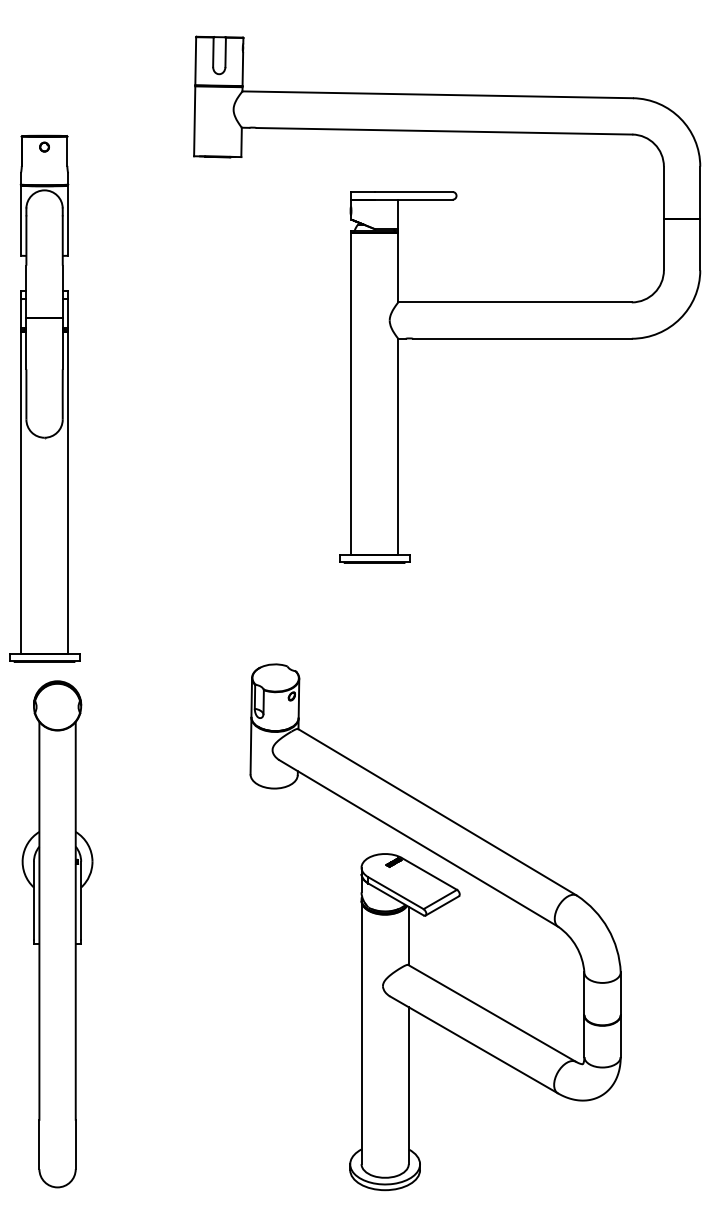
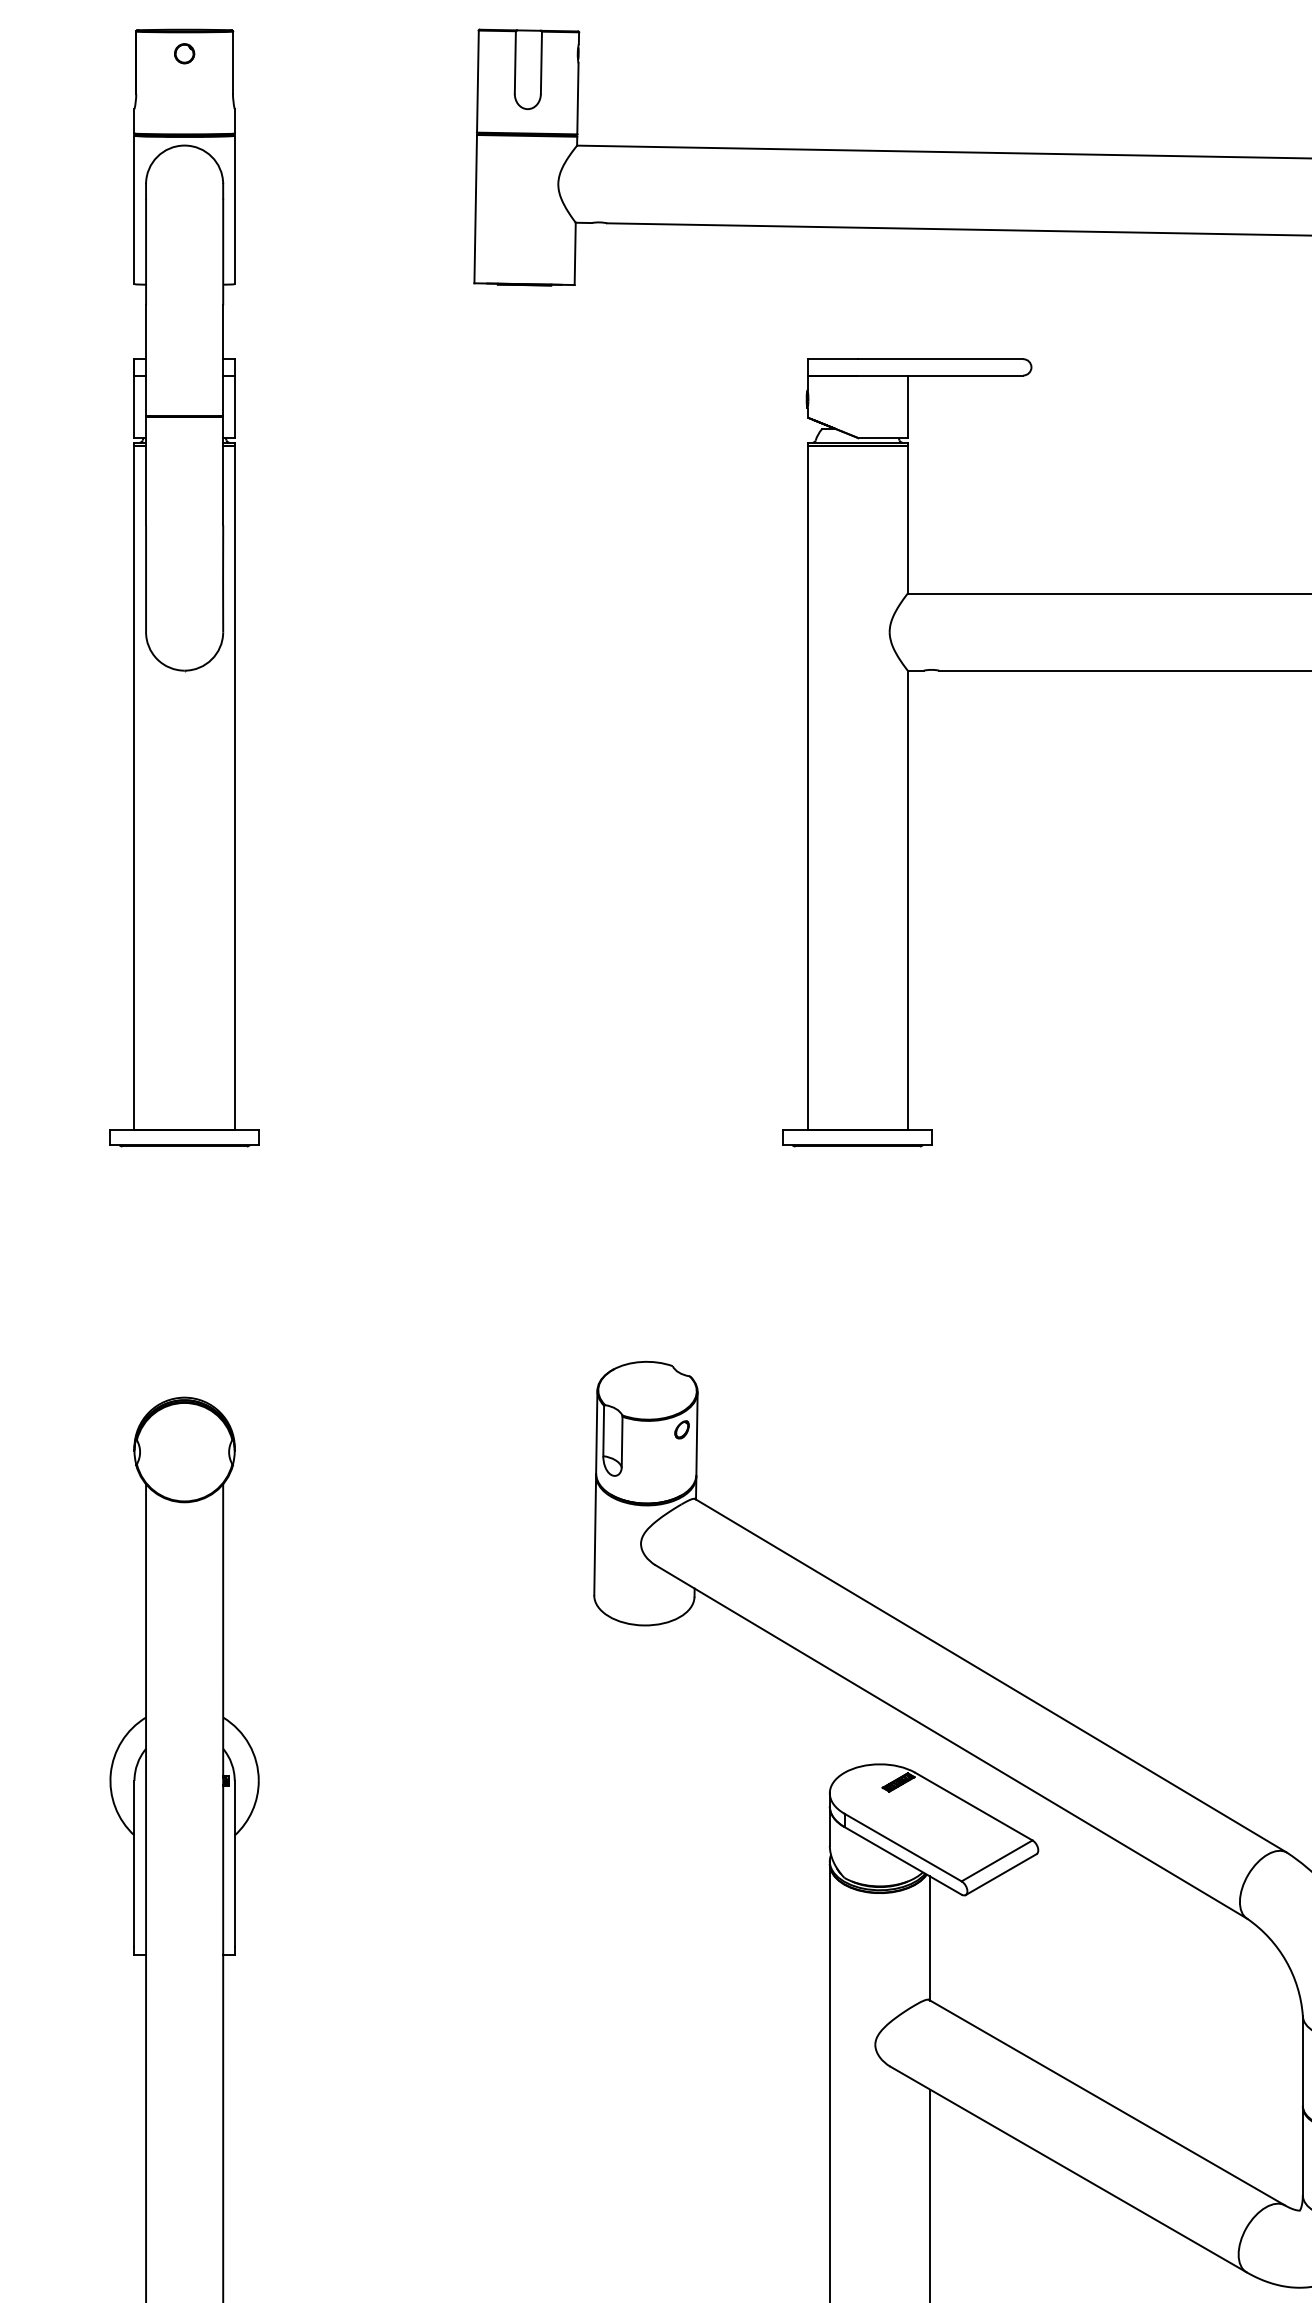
part: (44, 398) -> (184, 587), moved

